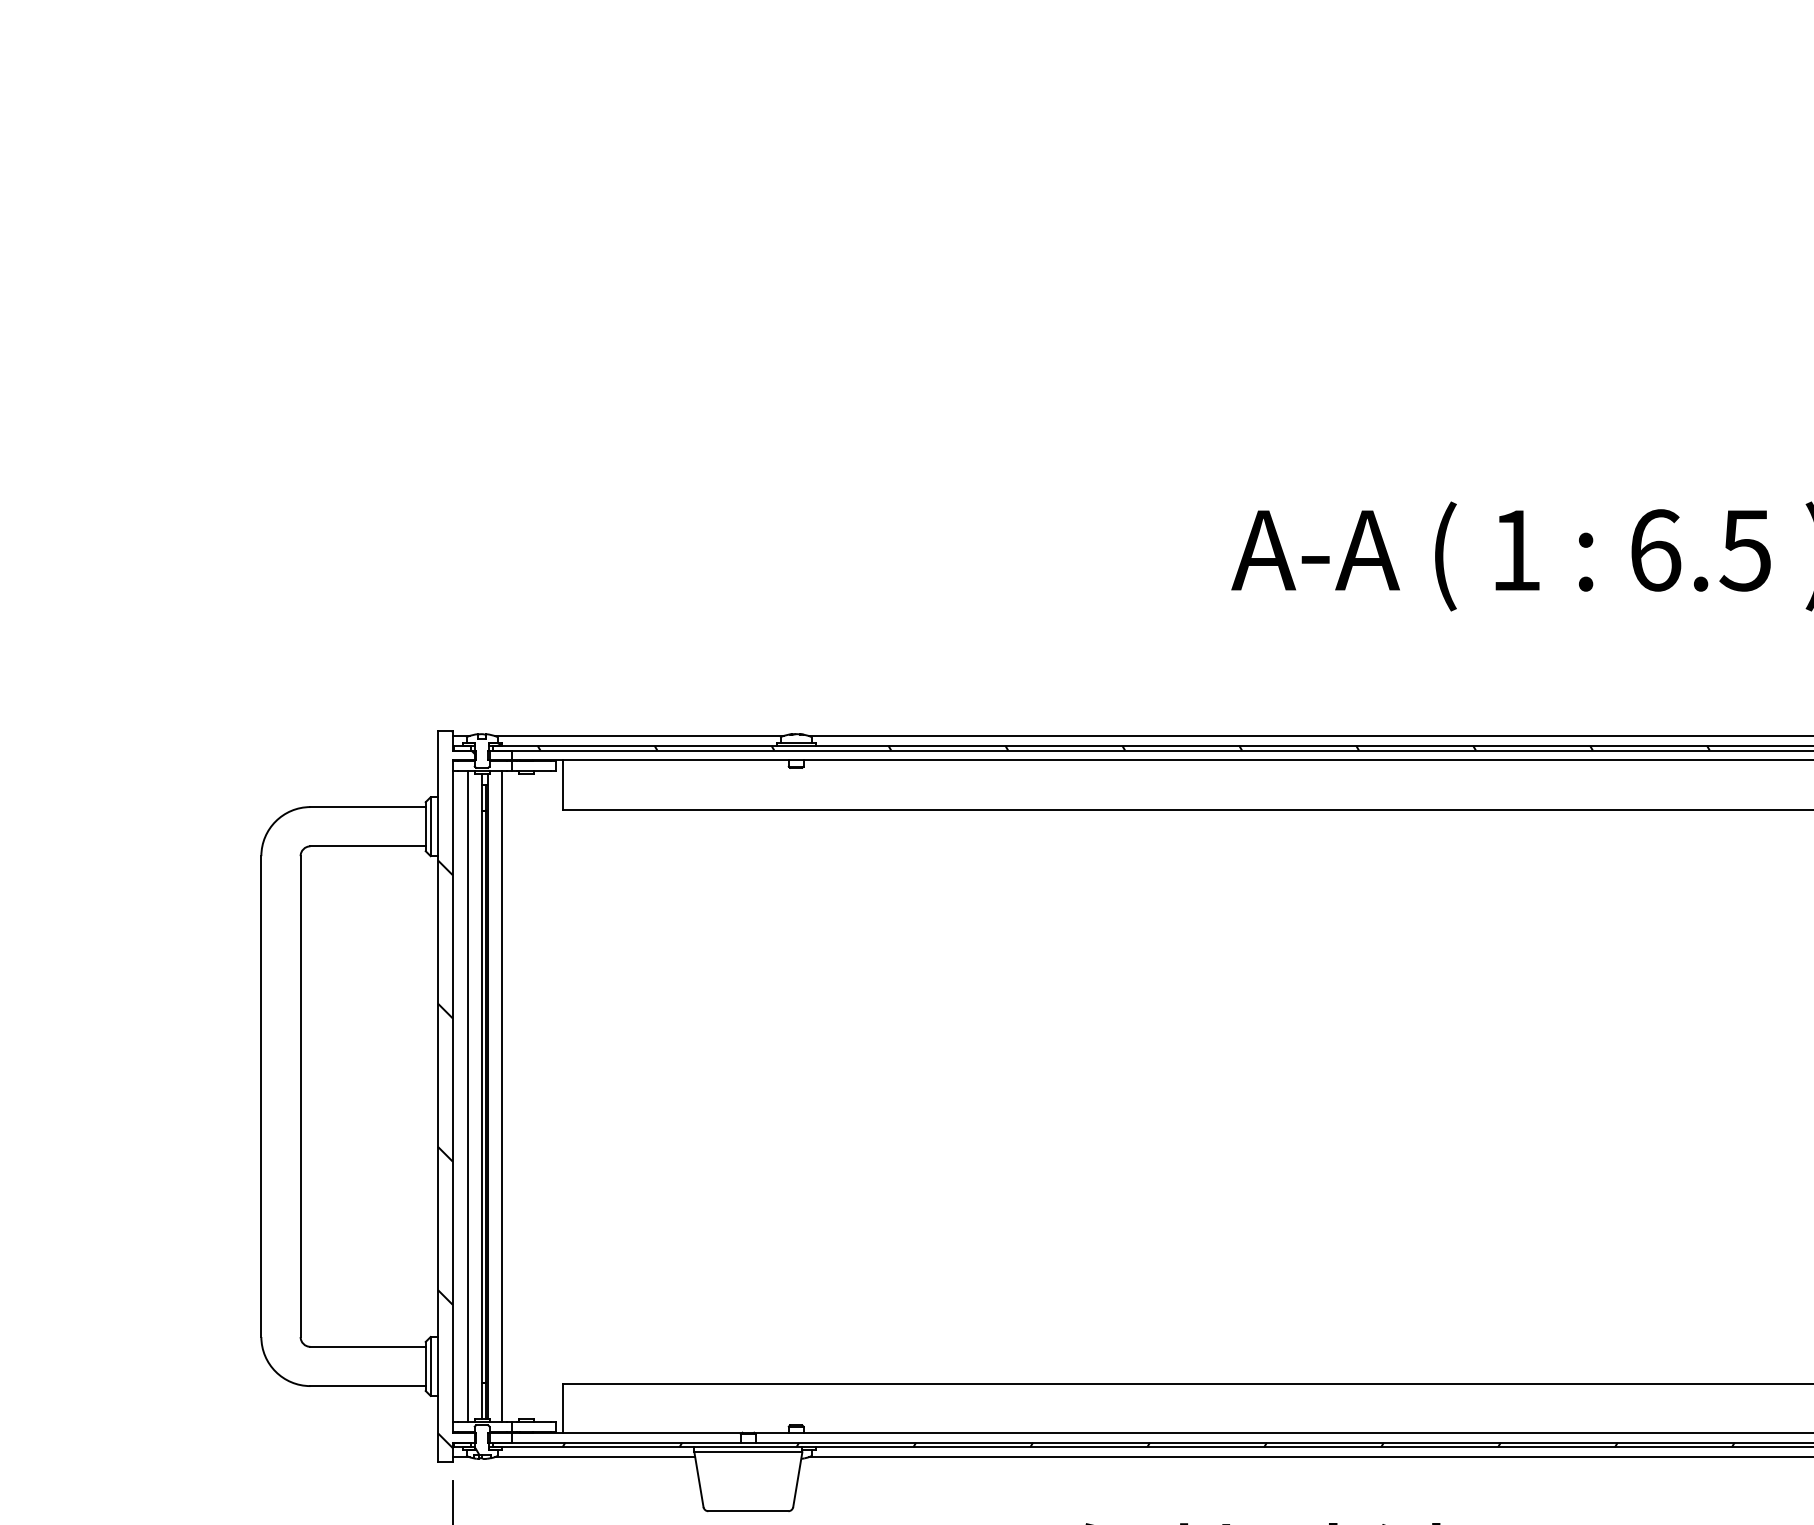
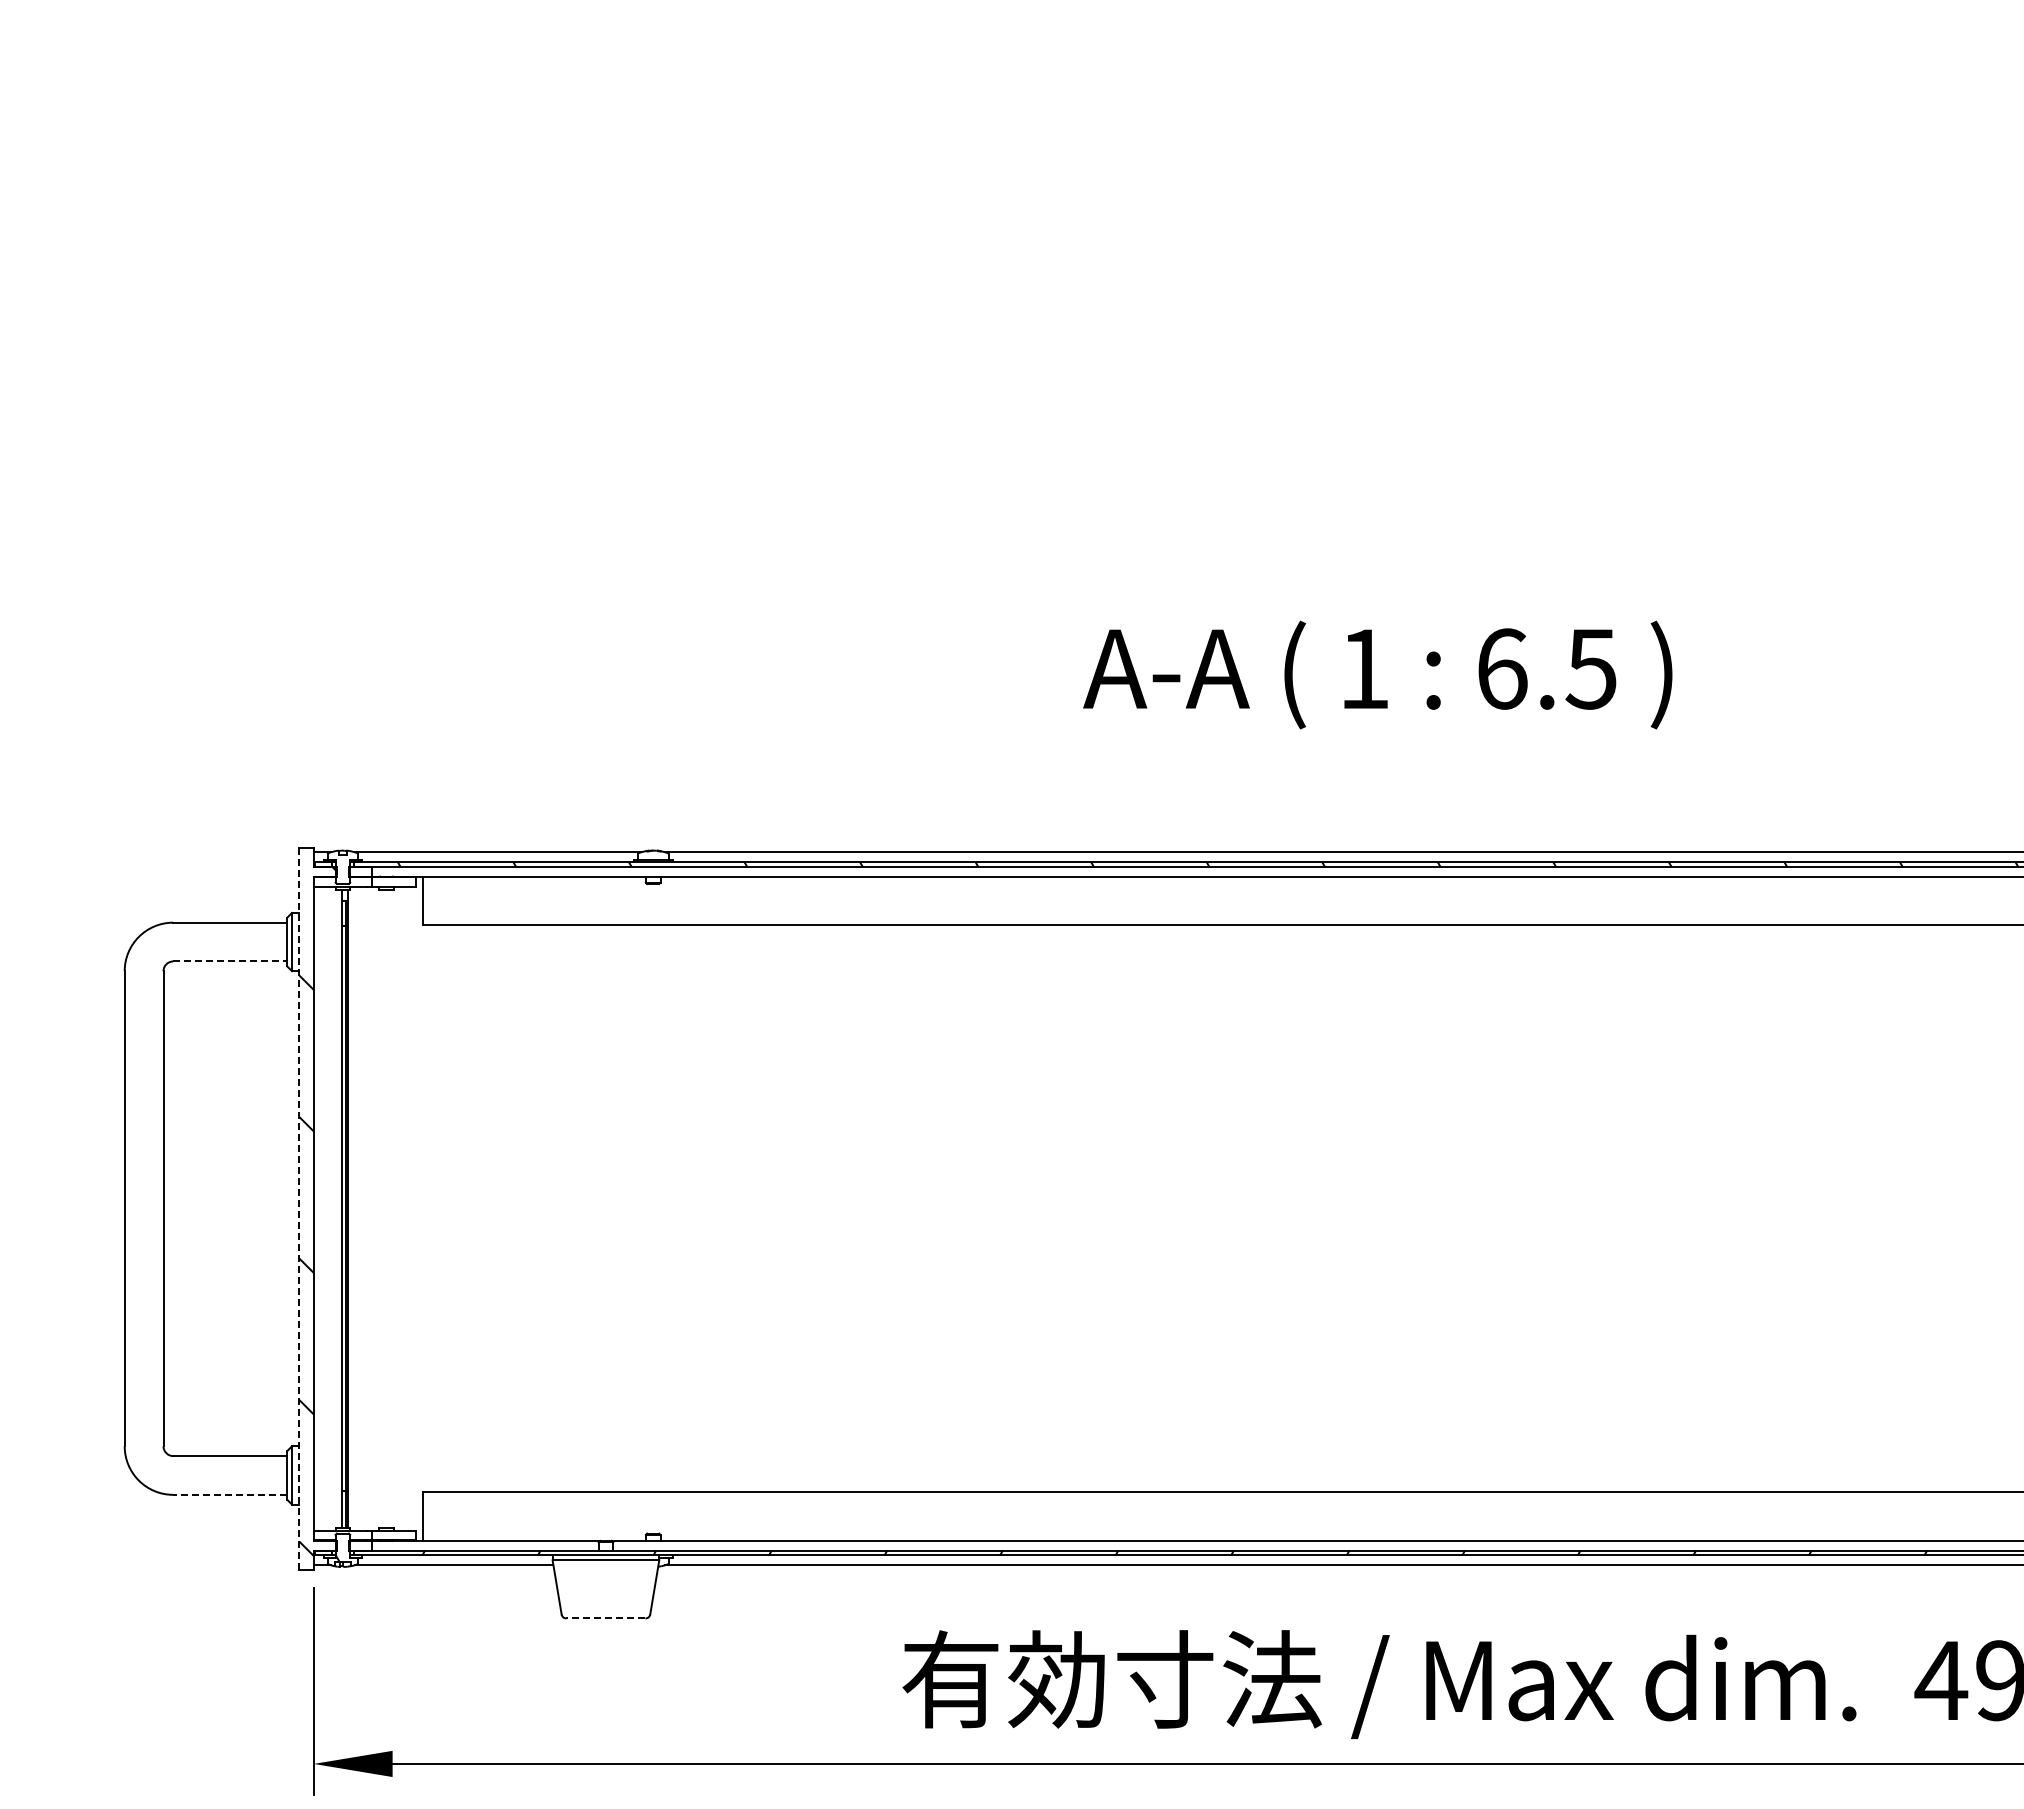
line: (368, 846) -> (230, 961), solid -> dashed
line: (467, 1096) -> (328, 1208), removed
line: (502, 1096) -> (362, 1208), removed
line: (438, 1097) -> (299, 1209), solid -> dashed
line: (368, 1385) -> (230, 1494), solid -> dashed
line: (747, 1511) -> (605, 1618), solid -> dashed

